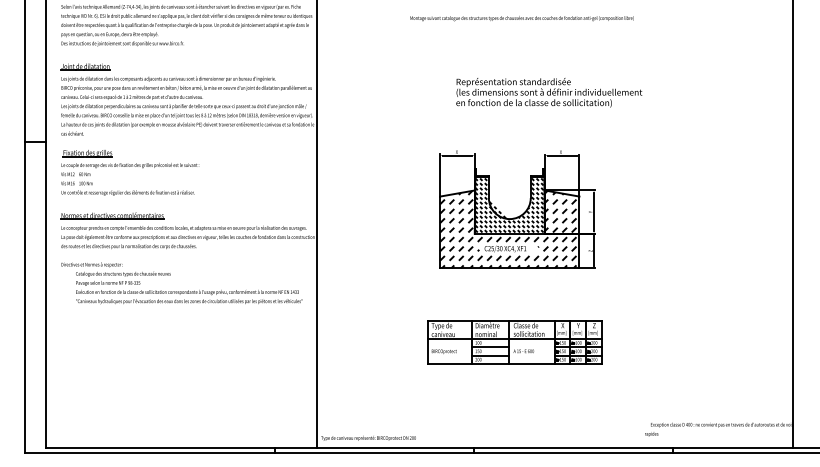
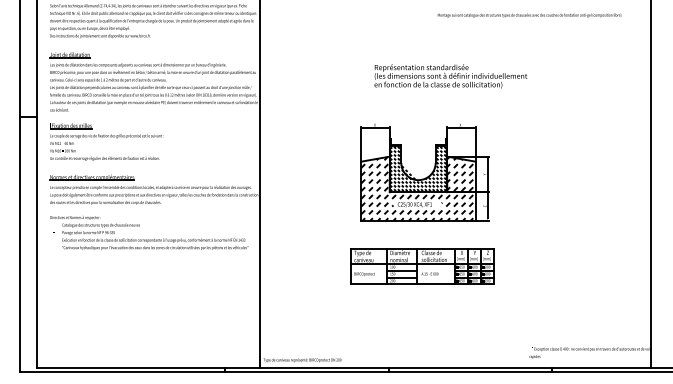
text: (521, 18) -> (529, 15), moved
part: (514, 342) -> (422, 266), moved

